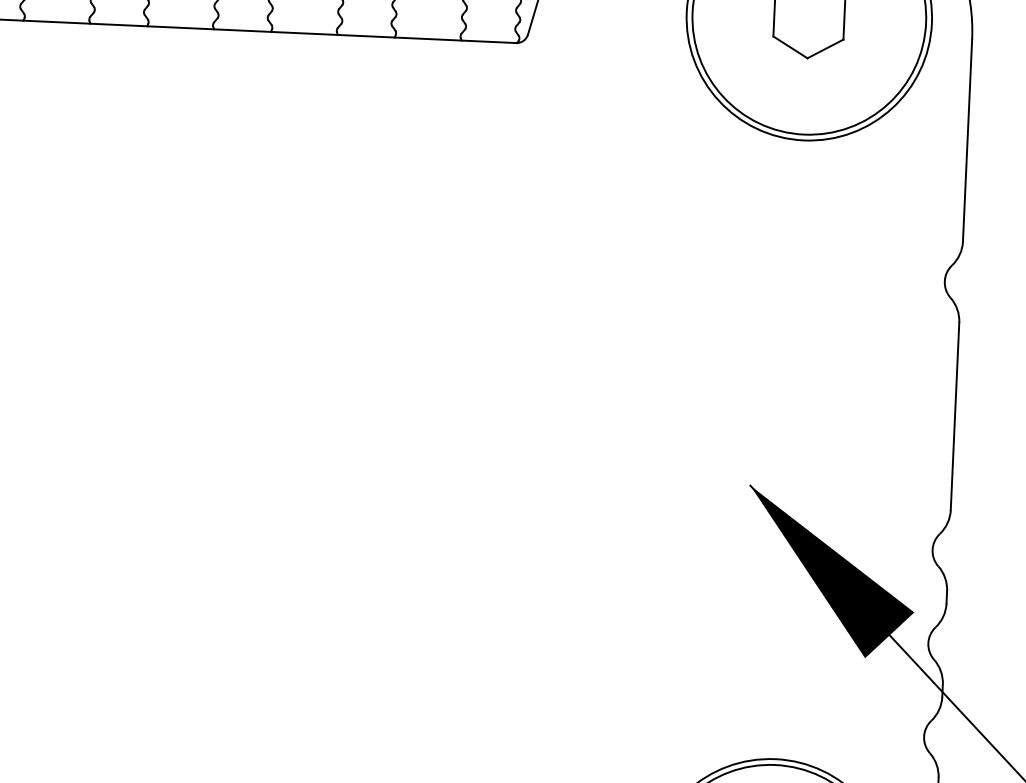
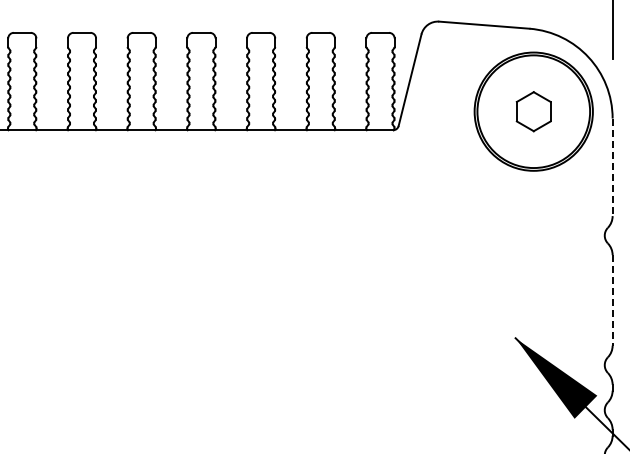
line: (967, 140) -> (612, 167), solid -> dashed
line: (954, 416) -> (612, 300), solid -> dashed

